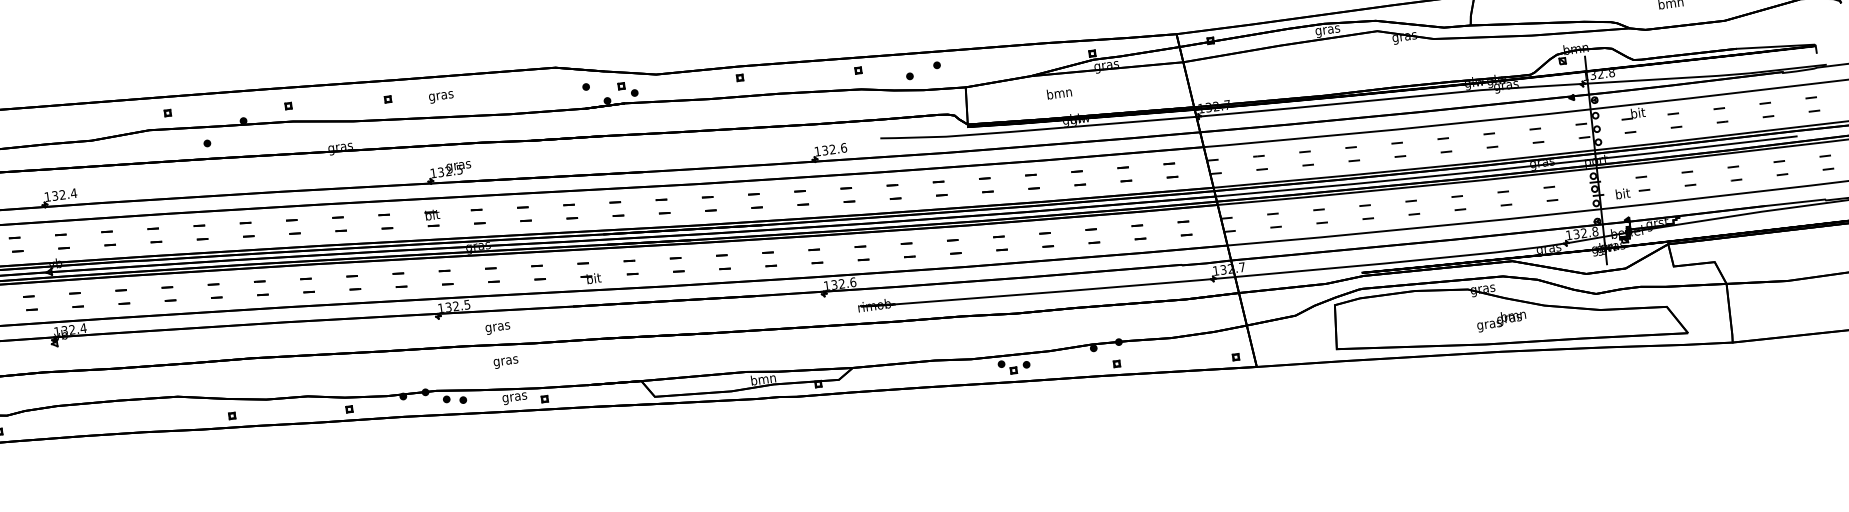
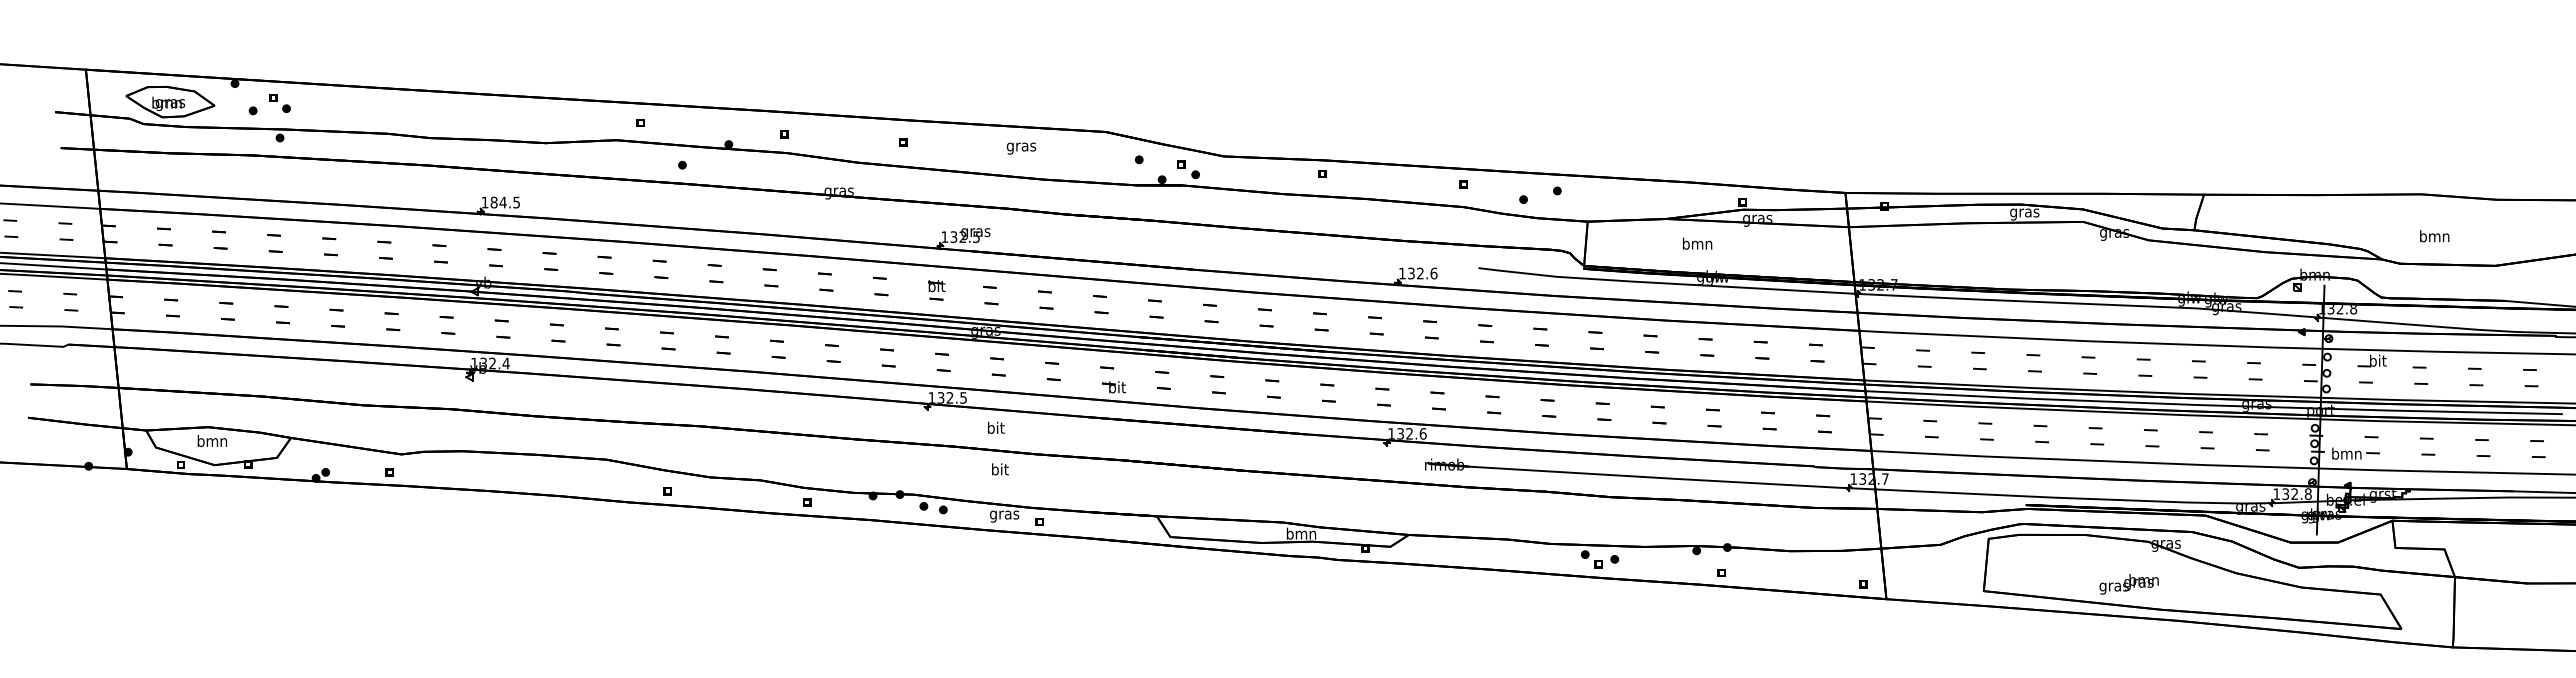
text: (441, 97) -> (1021, 148), moved
text: (1622, 193) -> (2346, 453), bit -> bmn
text: (64, 194) -> (505, 202), 132.4 -> 184.5
text: (1501, 321) -> (2128, 584), moved
text: (497, 326) -> (995, 428), gras -> bit
text: (505, 360) -> (999, 470), gras -> bit

